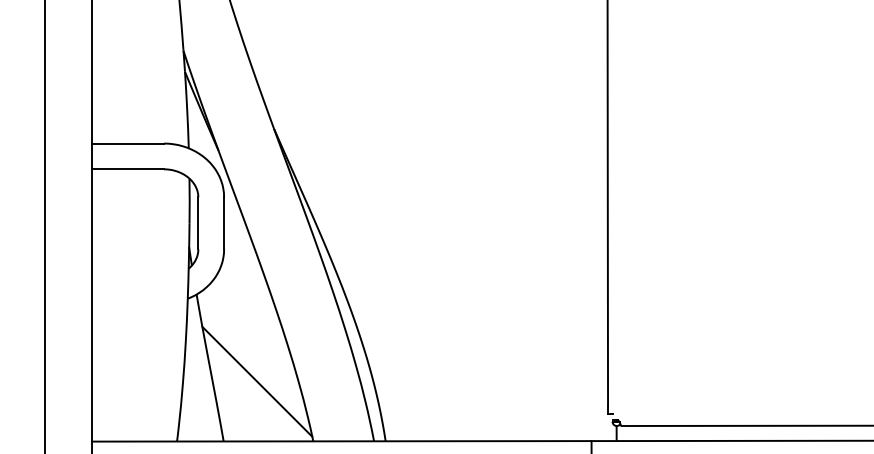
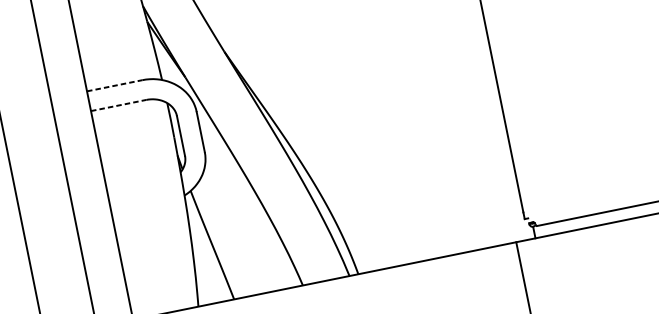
line: (128, 143) -> (115, 85), solid -> dashed
line: (128, 169) -> (119, 105), solid -> dashed
line: (257, 381) -> (250, 248), removed

